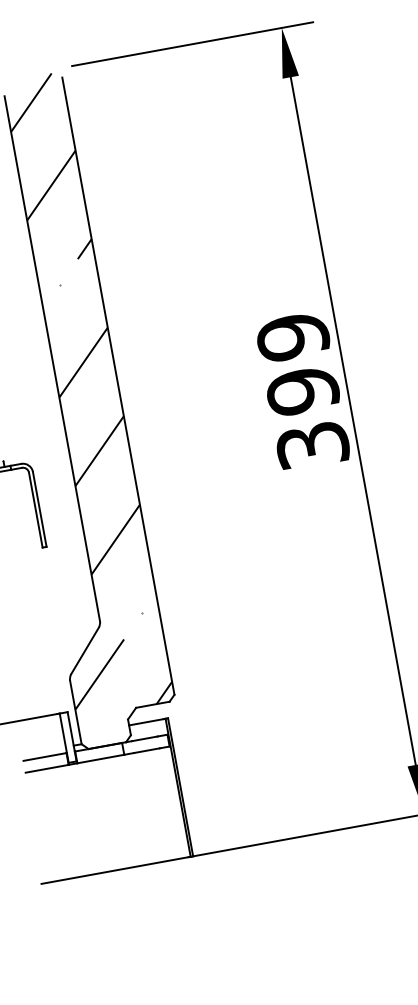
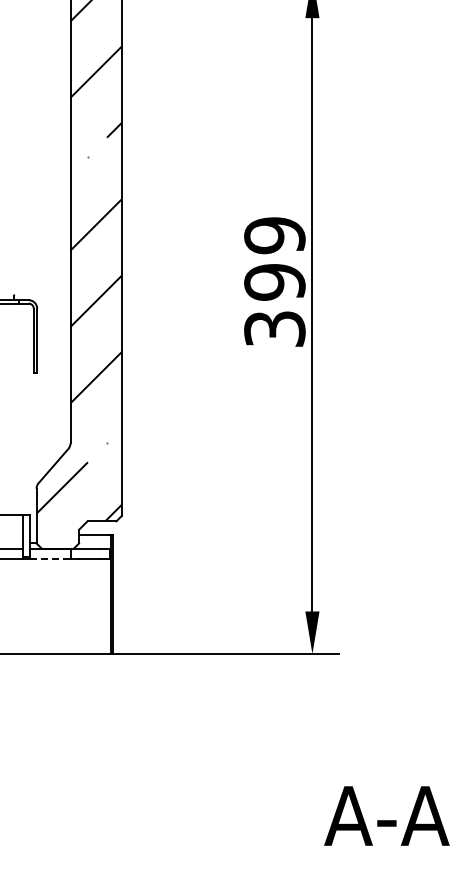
line: (100, 758) -> (50, 558), solid -> dashed

